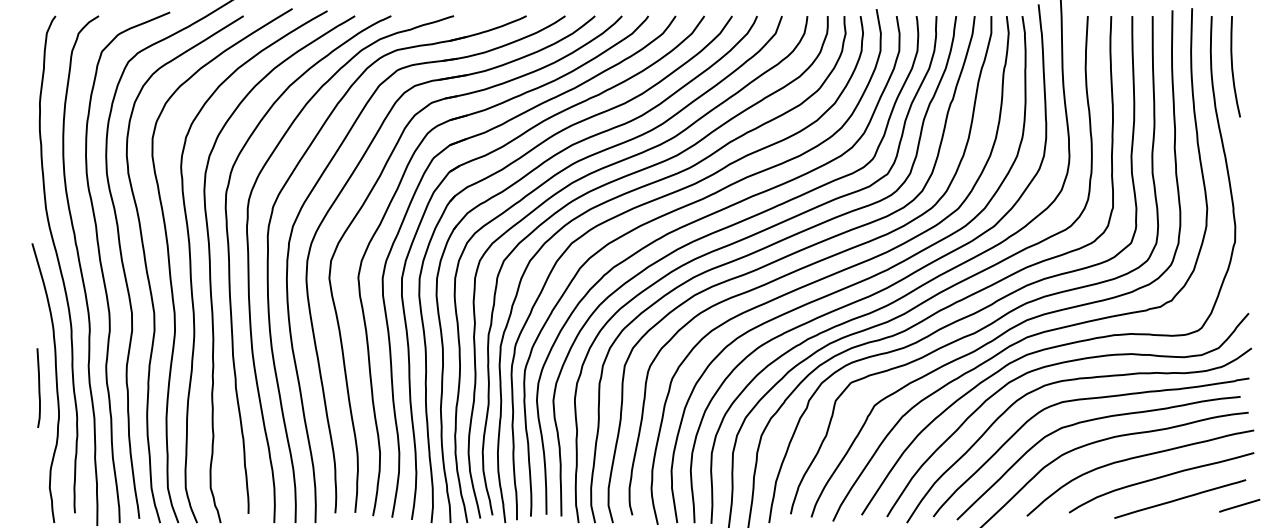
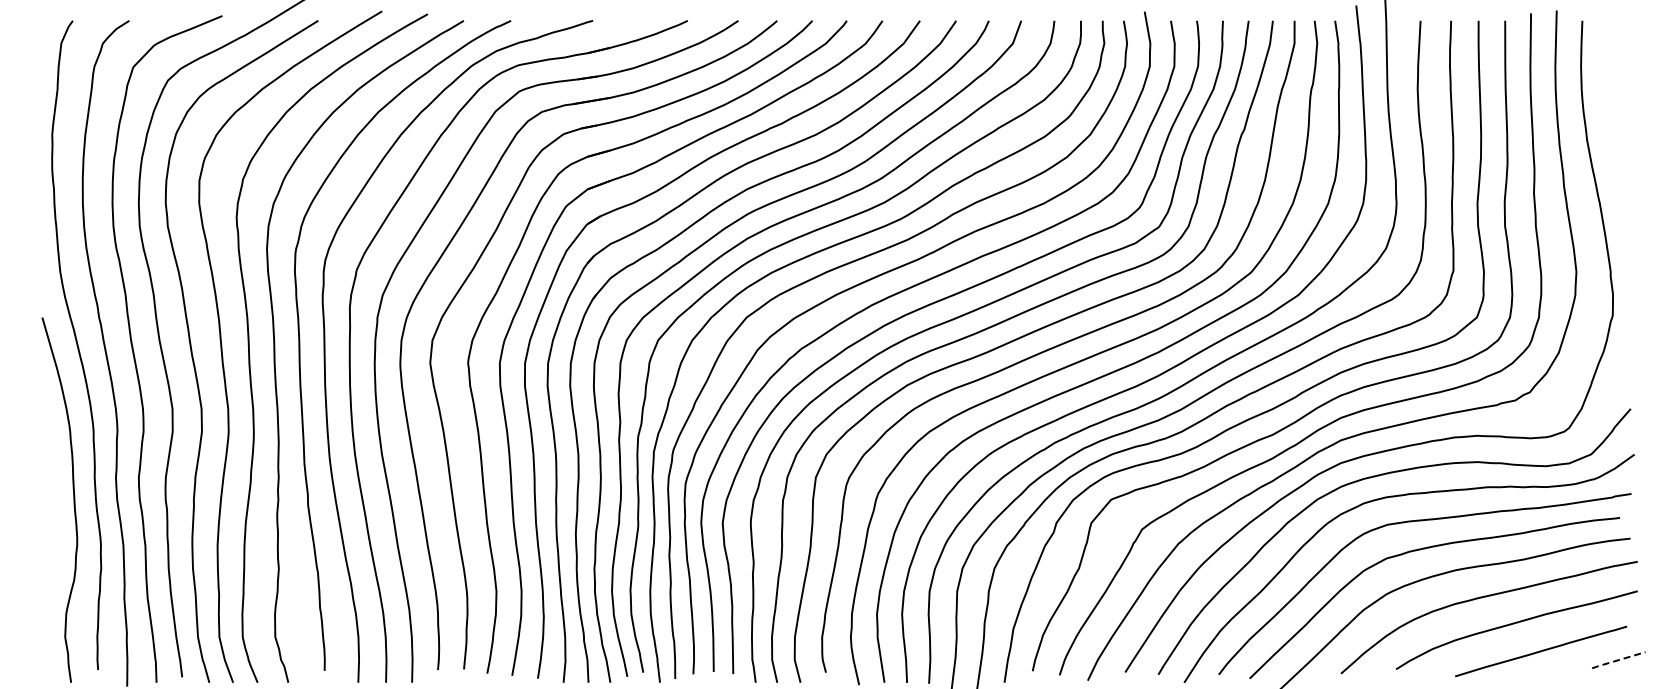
curve: (1232, 66) -> (1609, 86), removed
curve: (38, 388) -> (50, 506), removed
line: (1239, 506) -> (1618, 660), solid -> dashed

